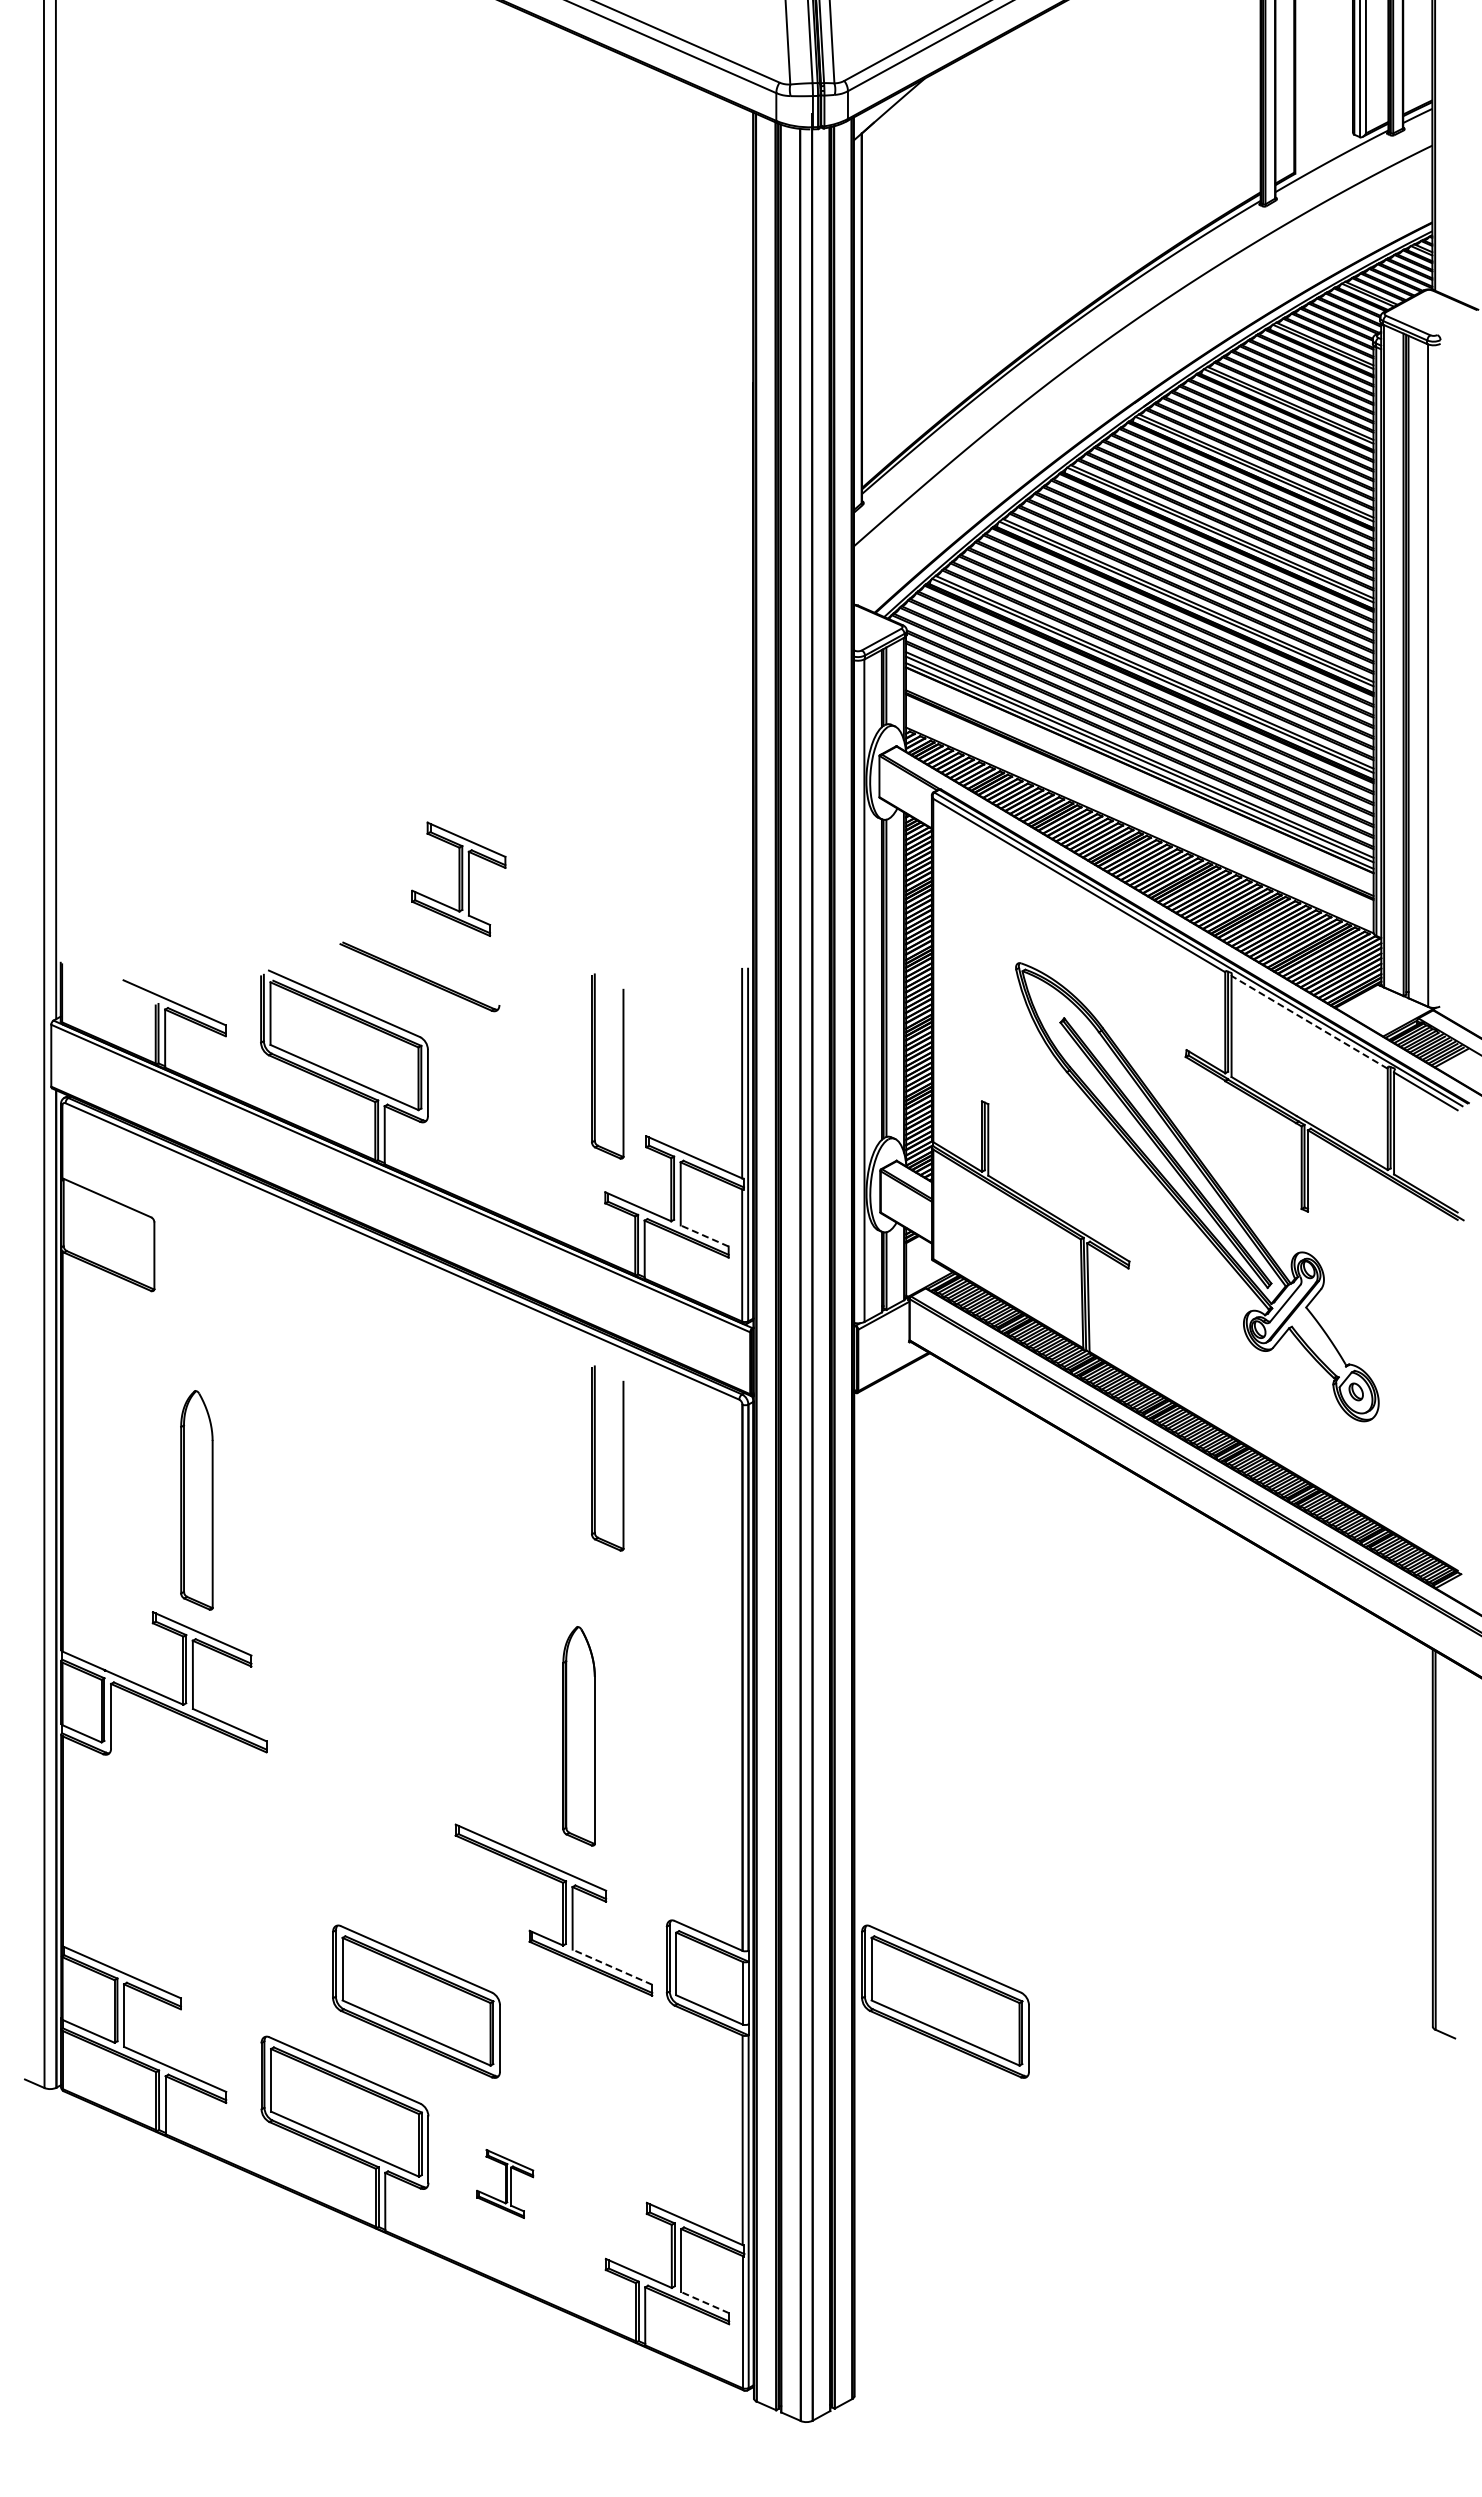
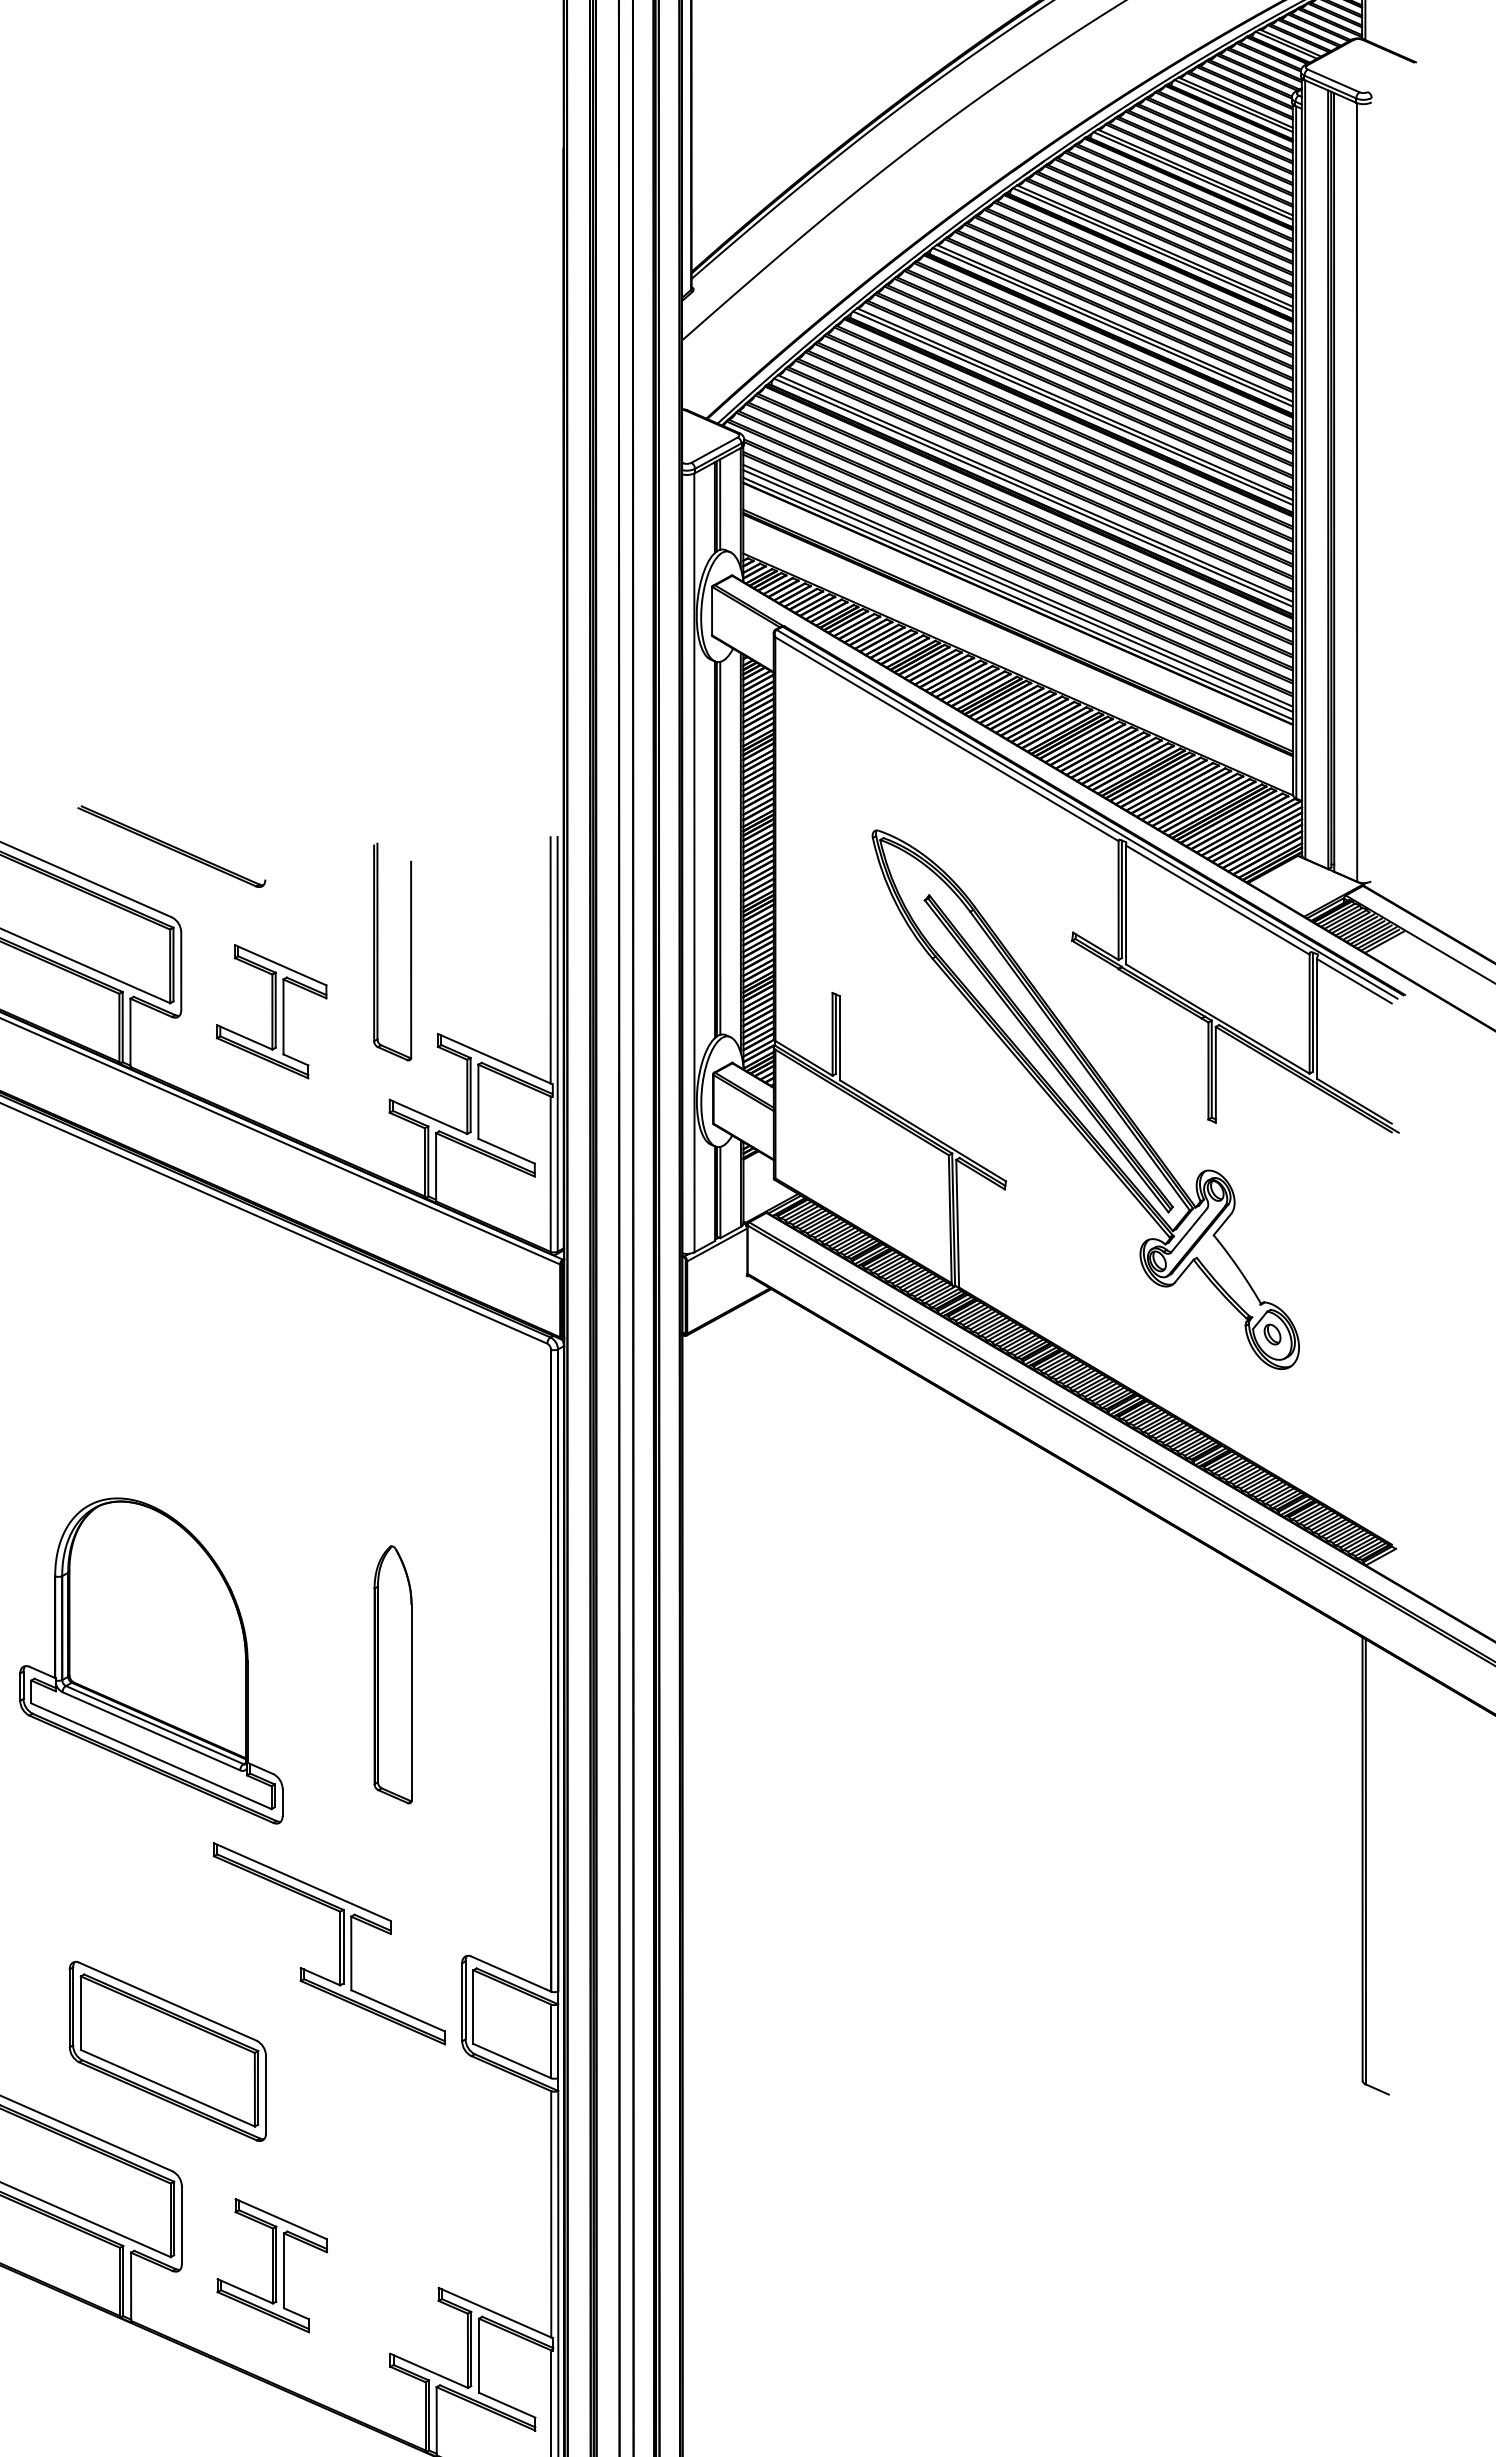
part: (458, 878) -> (271, 1010), moved
line: (1309, 1022) -> (1217, 900), dashed -> solid
line: (704, 1235) -> (506, 1150), dashed -> solid
part: (595, 1458) -> (378, 1412), removed
part: (402, 1669) -> (151, 1660), added
part: (578, 1736) -> (392, 1674), moved
line: (612, 1967) -> (398, 2011), dashed -> solid
part: (945, 2001) -> (789, 2051), removed
part: (504, 2183) -> (271, 2265), size x1.67
line: (704, 2302) -> (506, 2405), dashed -> solid

